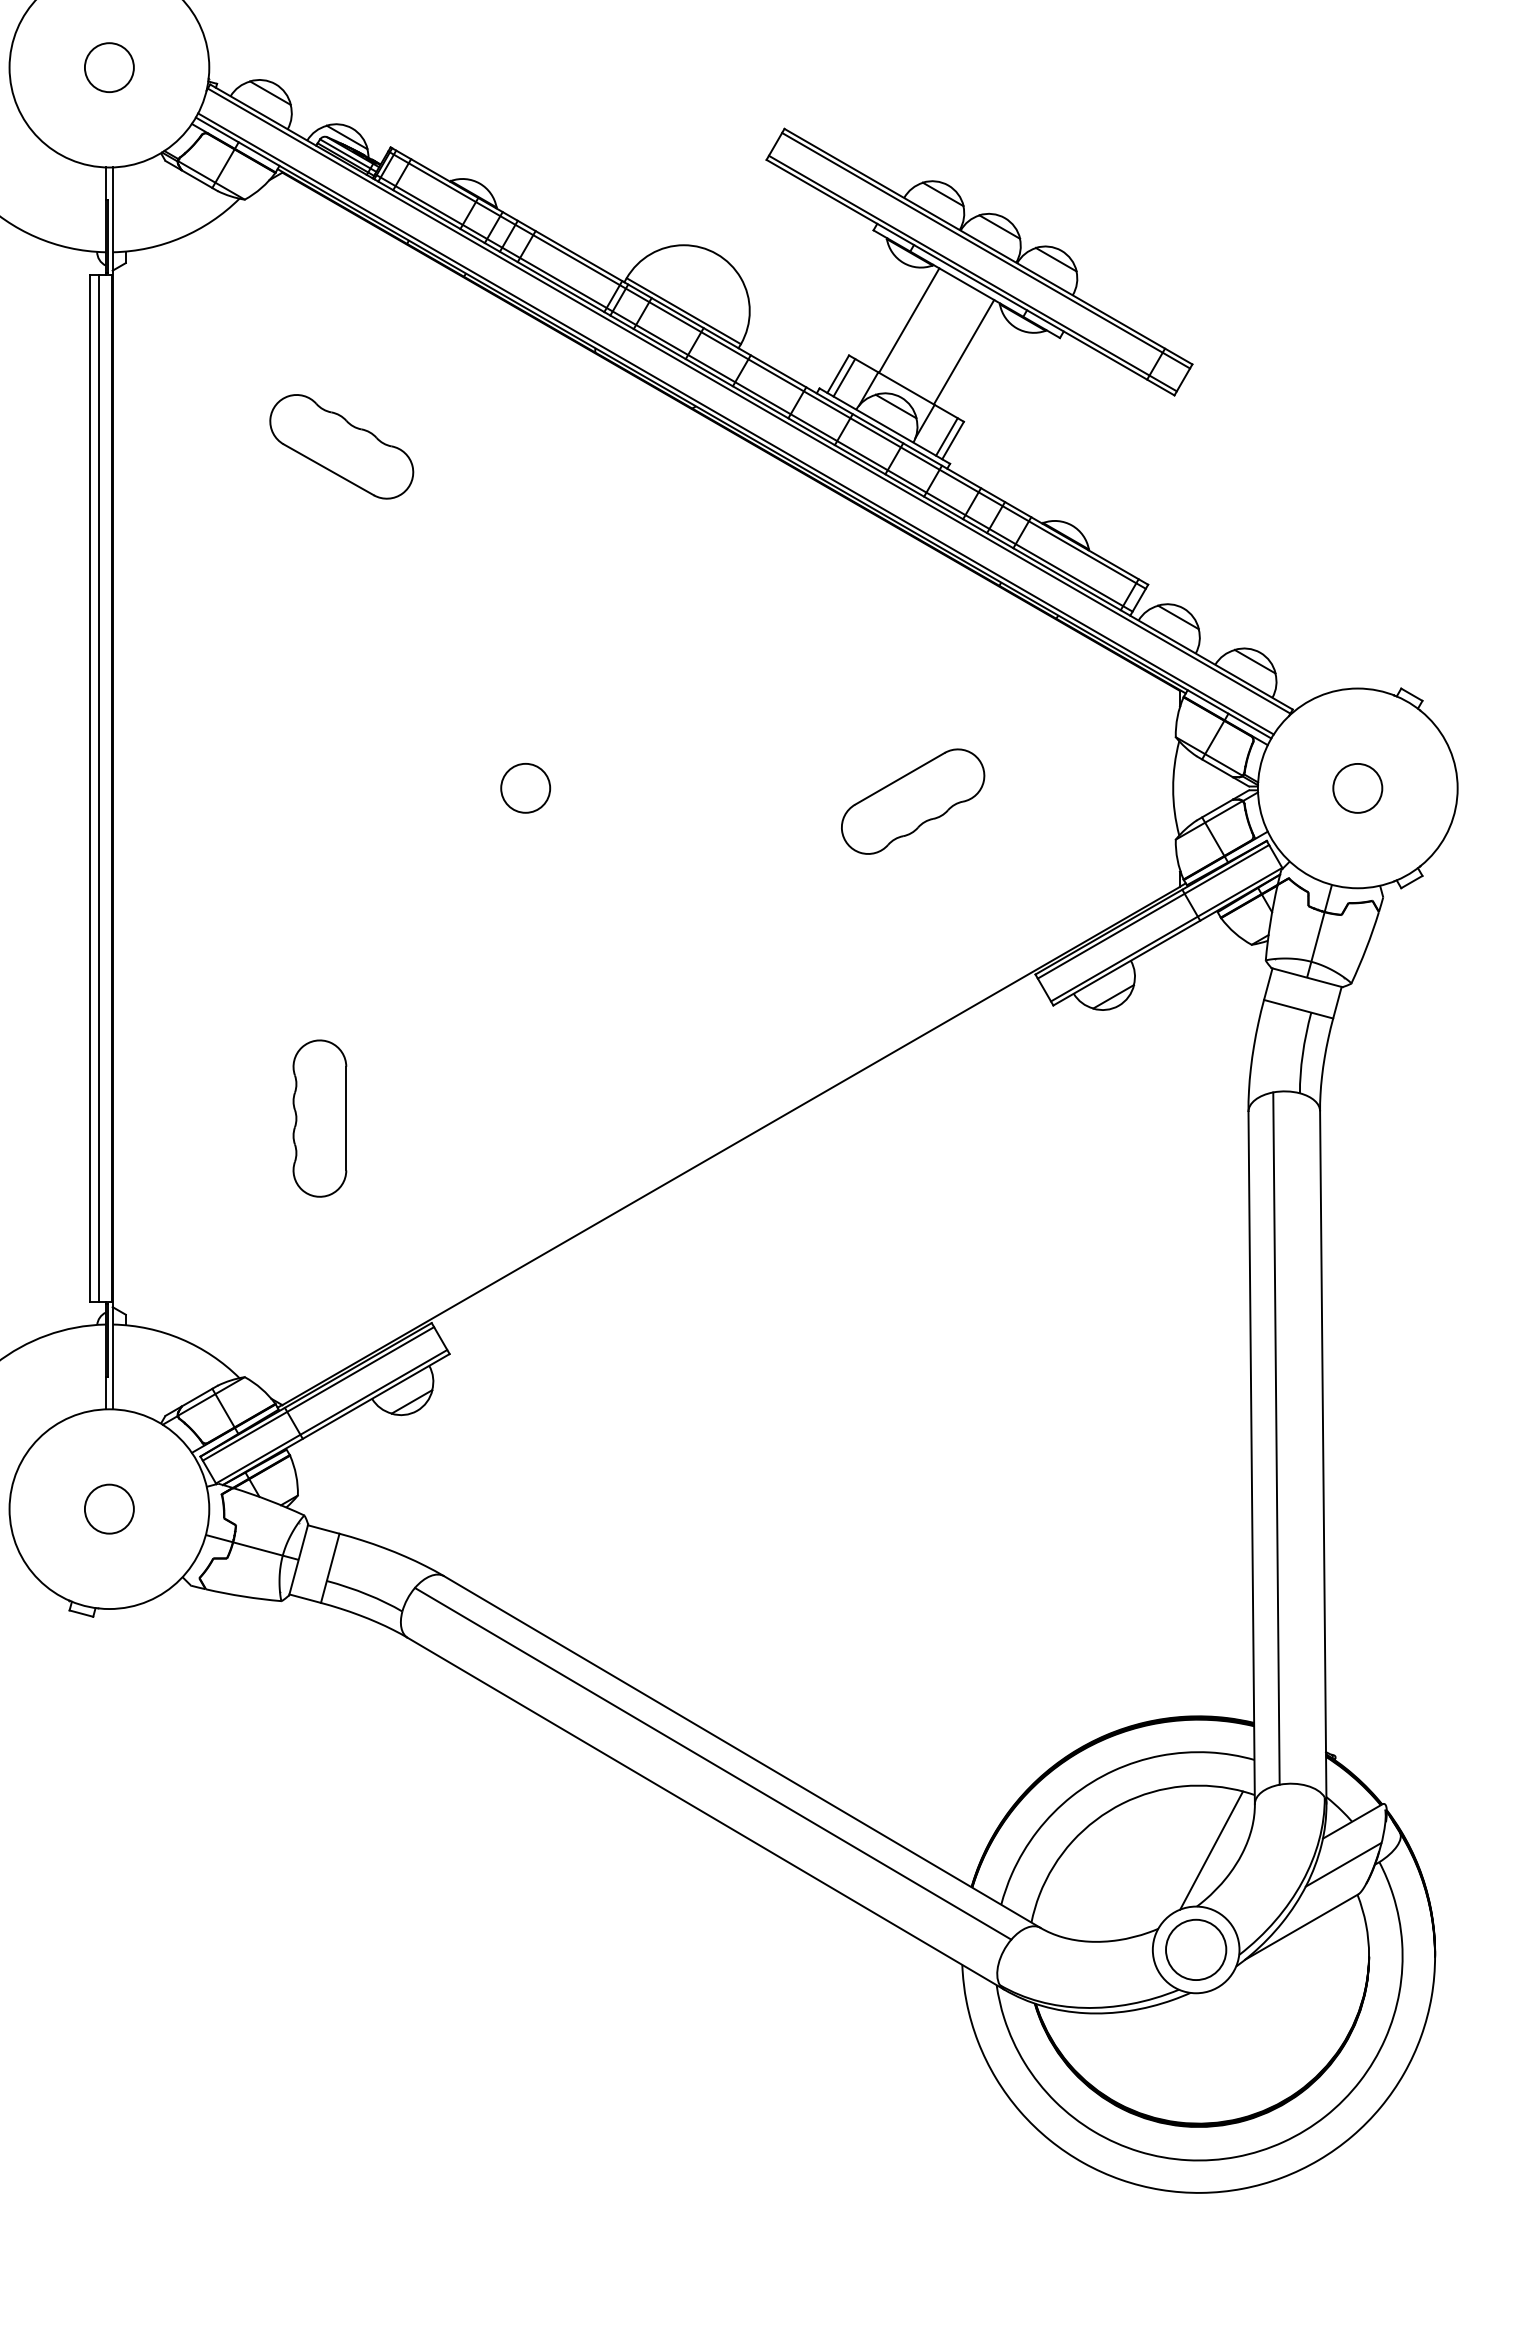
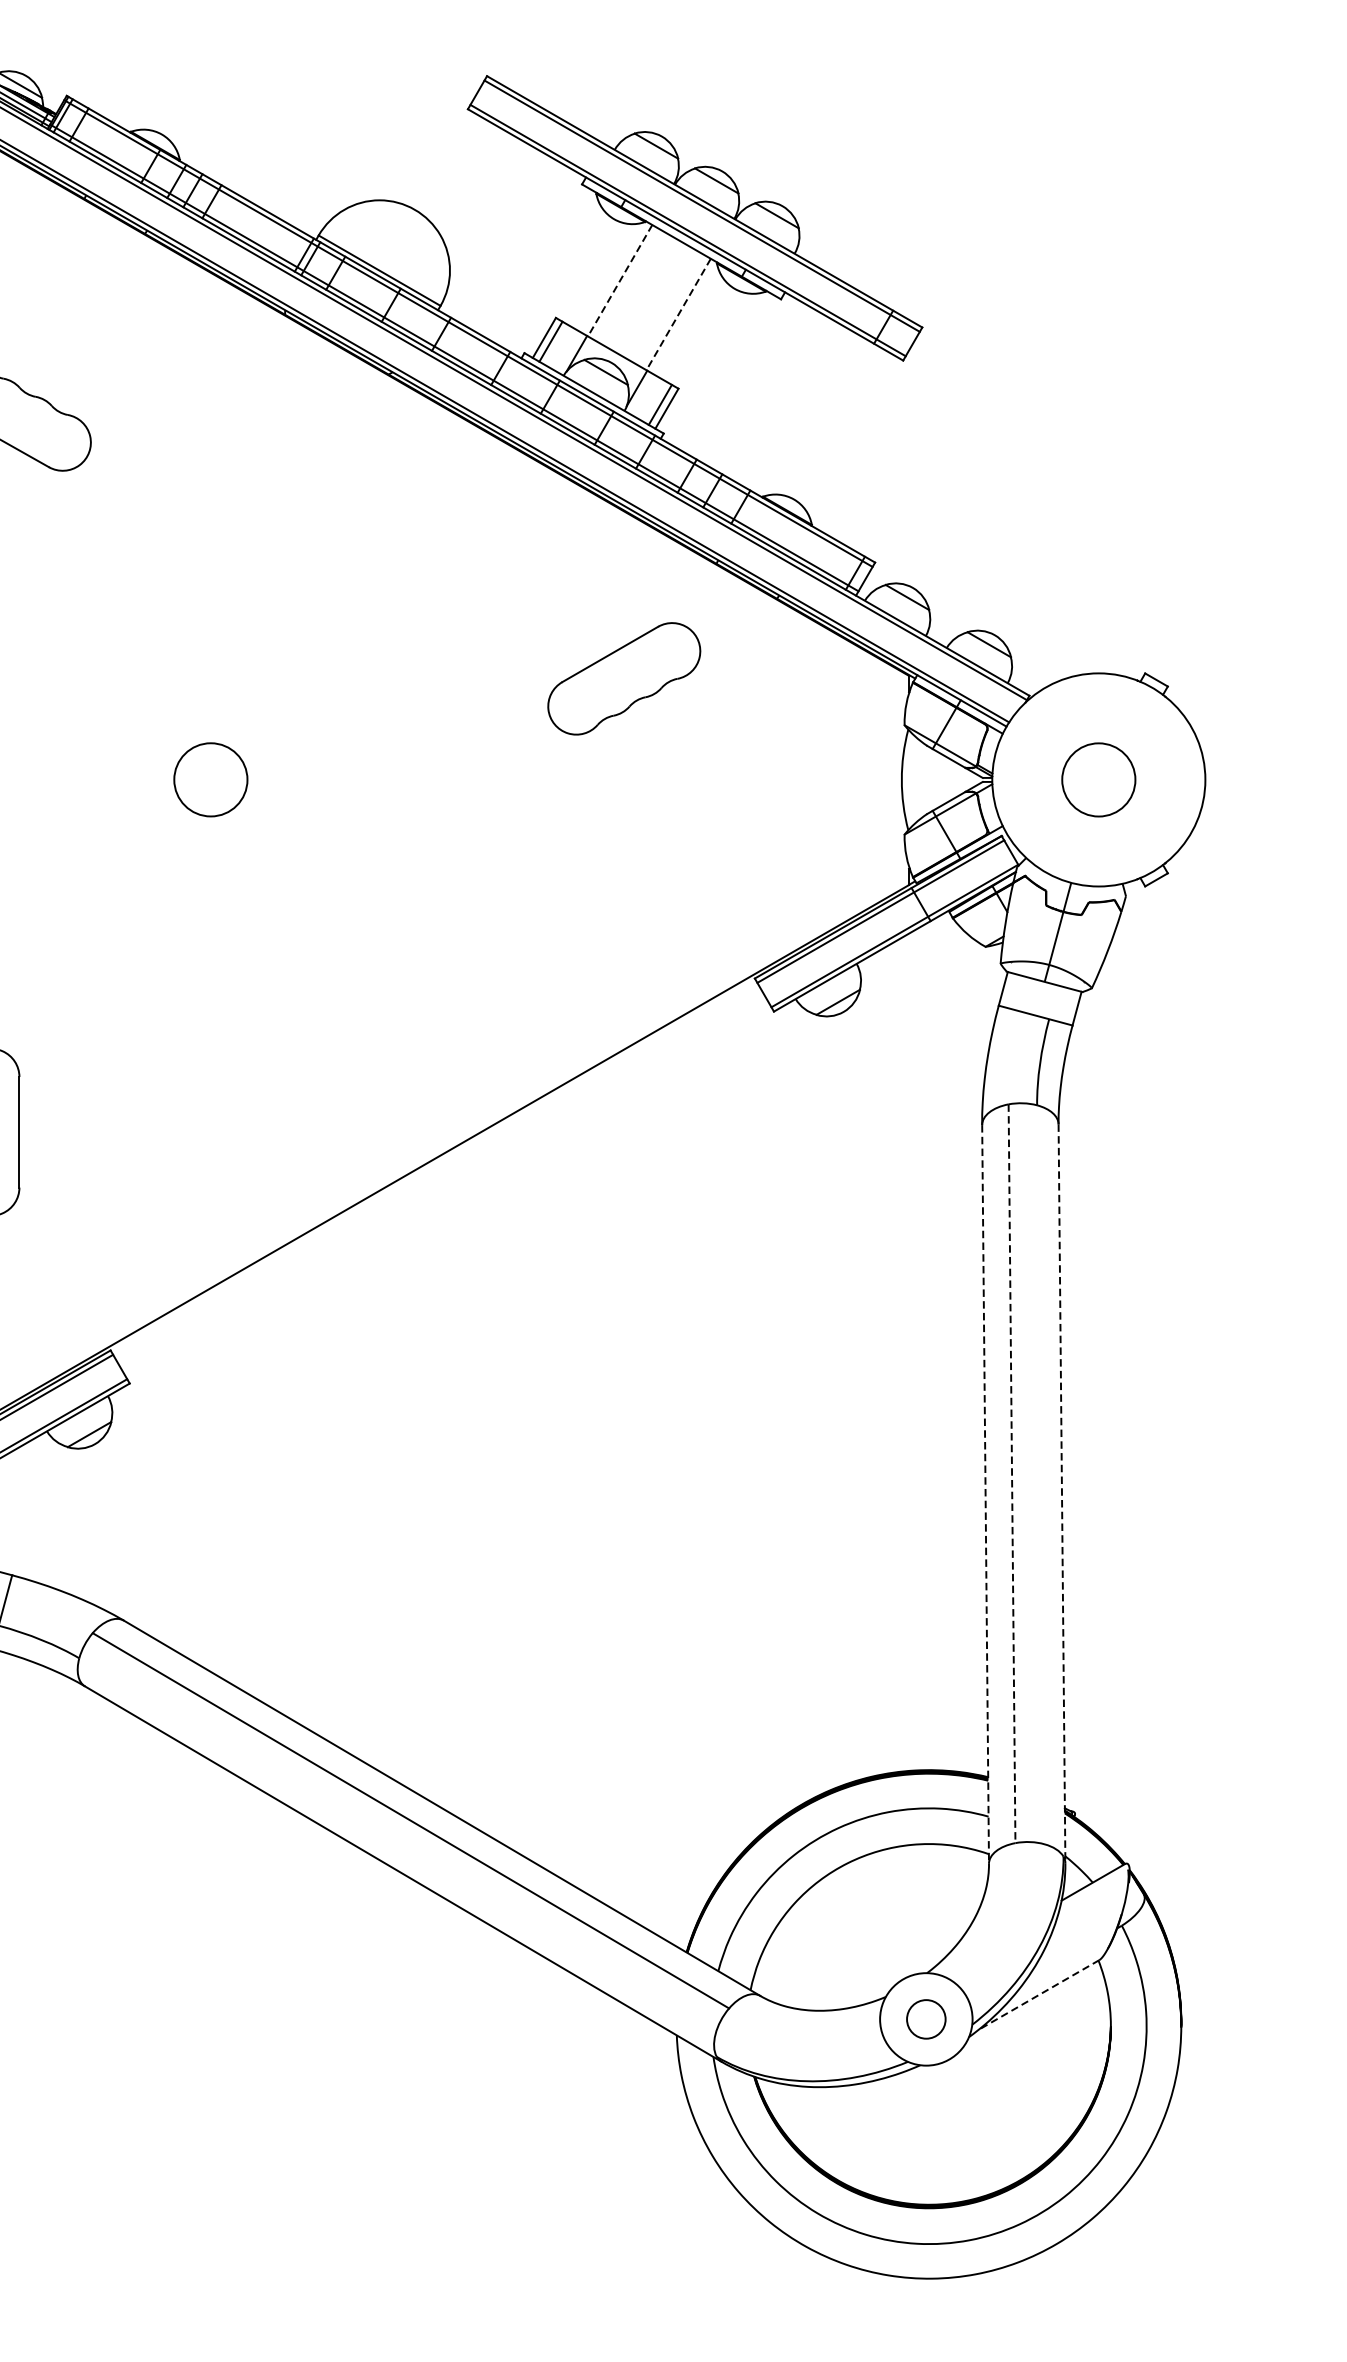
line: (908, 321) -> (619, 281), solid -> dashed
line: (963, 352) -> (678, 314), solid -> dashed
circle: (525, 787) -> (210, 778), size x1.4
circle: (1357, 787) -> (1098, 778), size x1.4
part: (913, 801) -> (624, 678), moved
line: (1276, 1439) -> (1012, 1474), solid -> dashed
line: (1323, 1457) -> (1062, 1493), solid -> dashed
line: (1251, 1458) -> (985, 1494), solid -> dashed
line: (1211, 1850) -> (942, 1913), removed
line: (1343, 1864) -> (1083, 1928), removed
line: (1301, 1927) -> (1038, 1995), solid -> dashed
circle: (1196, 1949) -> (926, 2018), size x0.6

